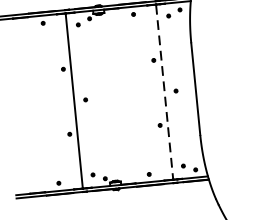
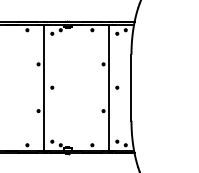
line: (165, 91) -> (109, 87), dashed -> solid

